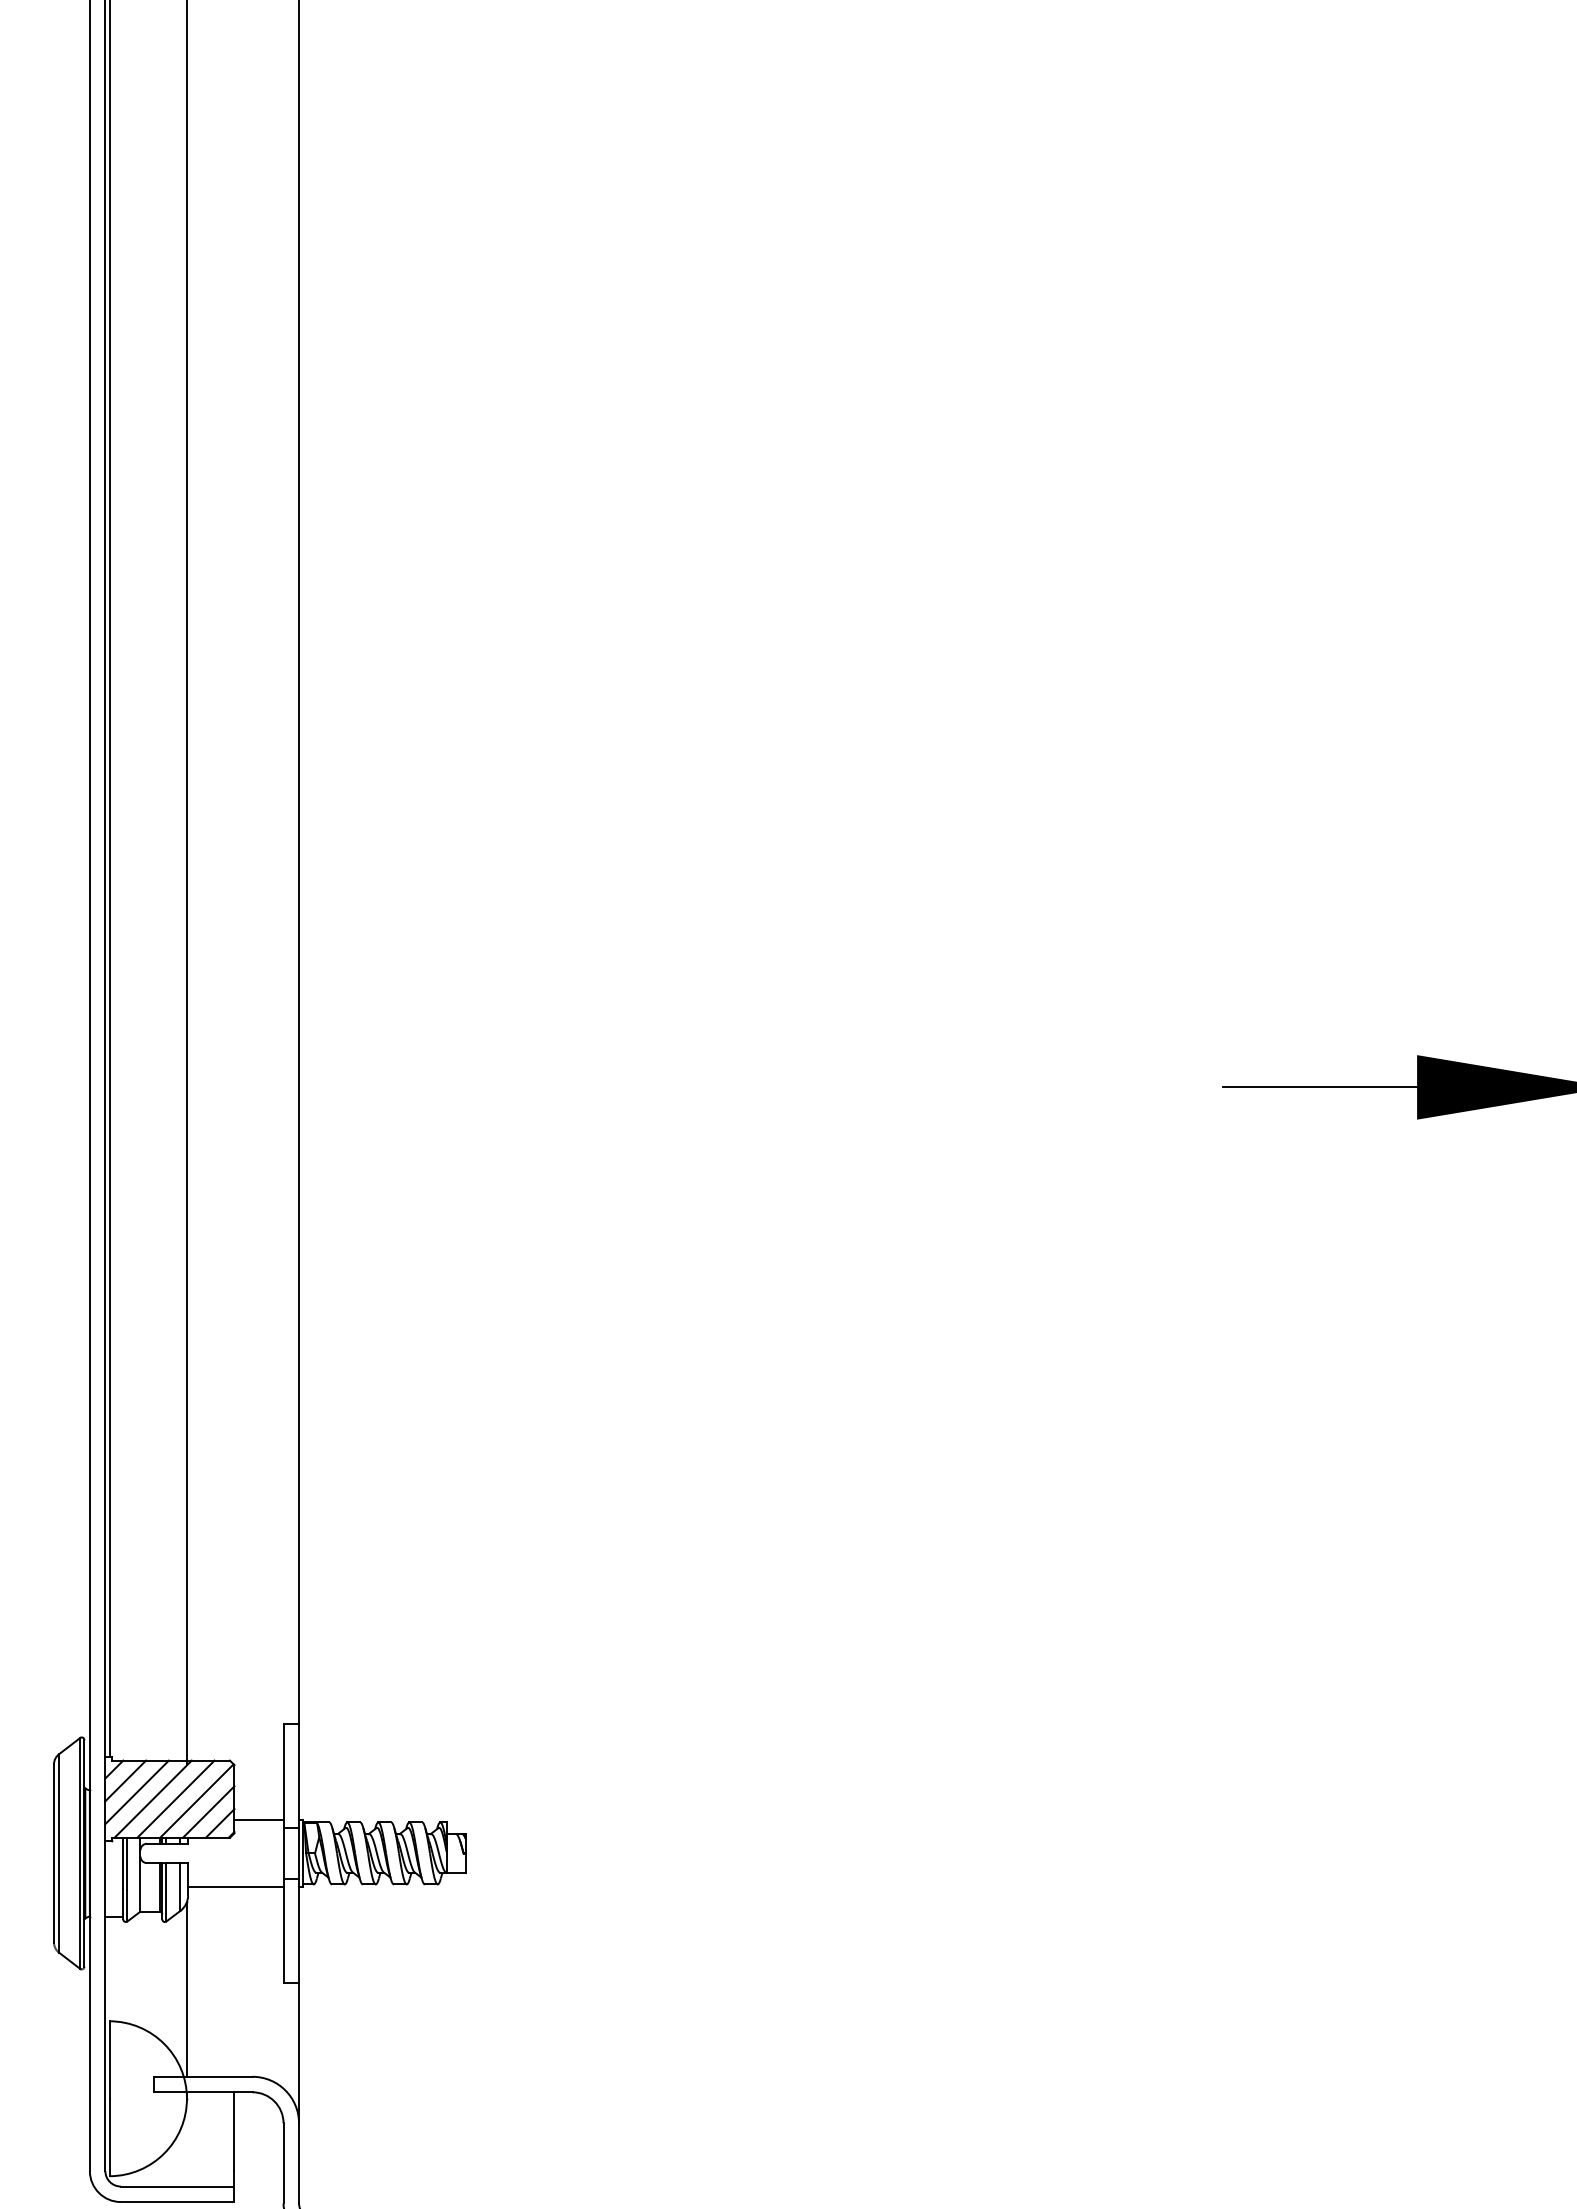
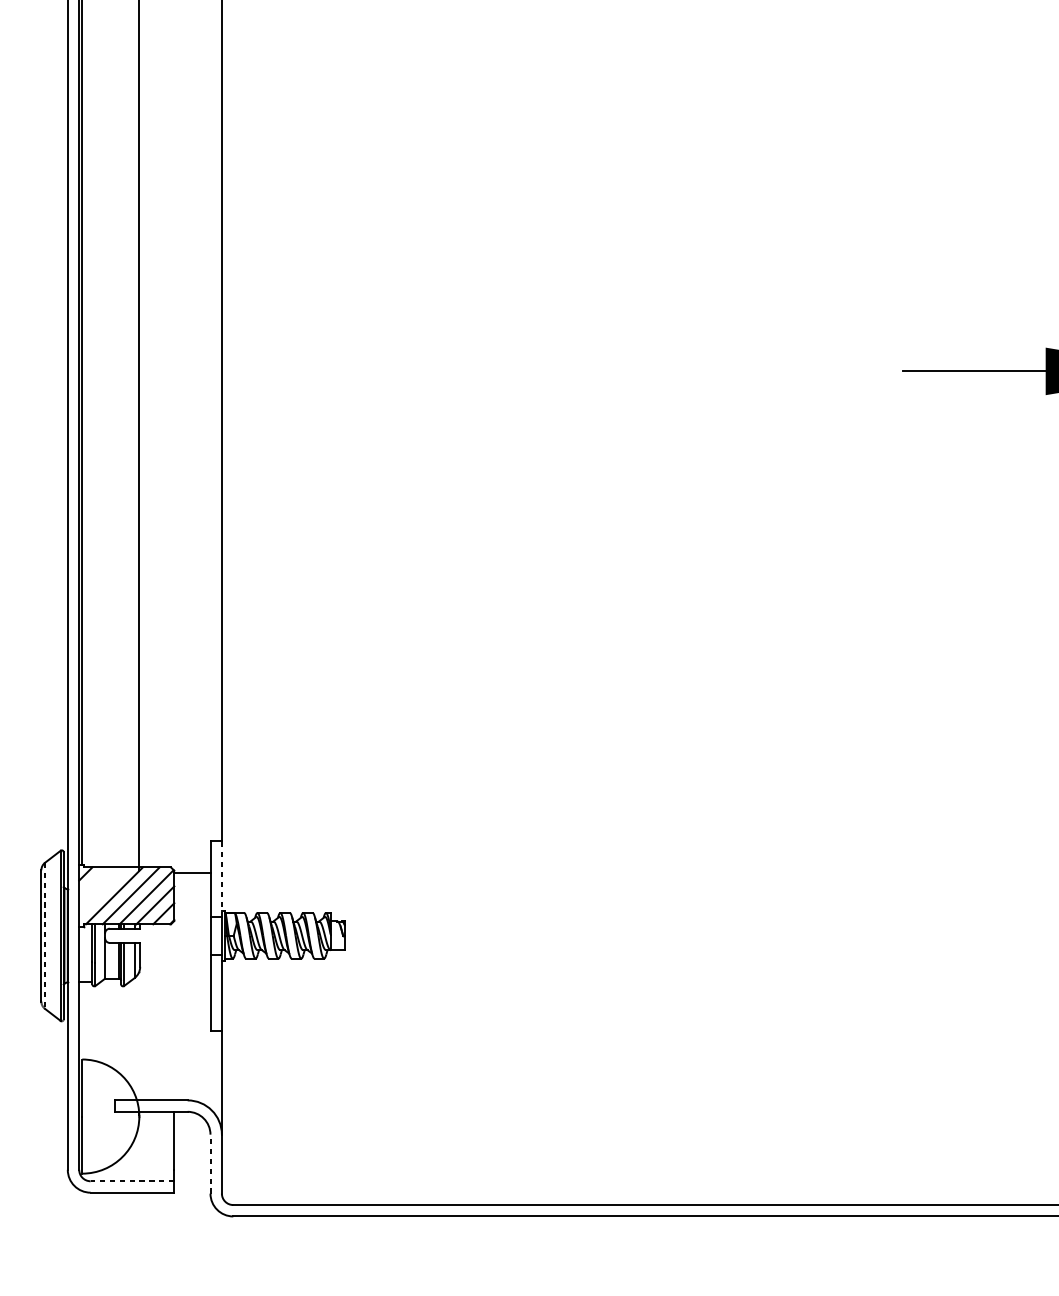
line: (299, 1775) -> (222, 878), solid -> dashed
line: (125, 1780) -> (94, 882), removed
line: (136, 1792) -> (102, 890), removed
line: (258, 1819) -> (192, 872), moved
line: (59, 1853) -> (45, 935), solid -> dashed
line: (235, 1887) -> (175, 960), removed
line: (186, 1989) -> (138, 1036), removed
line: (283, 2162) -> (210, 1163), solid -> dashed
line: (177, 2186) -> (132, 1181), solid -> dashed

